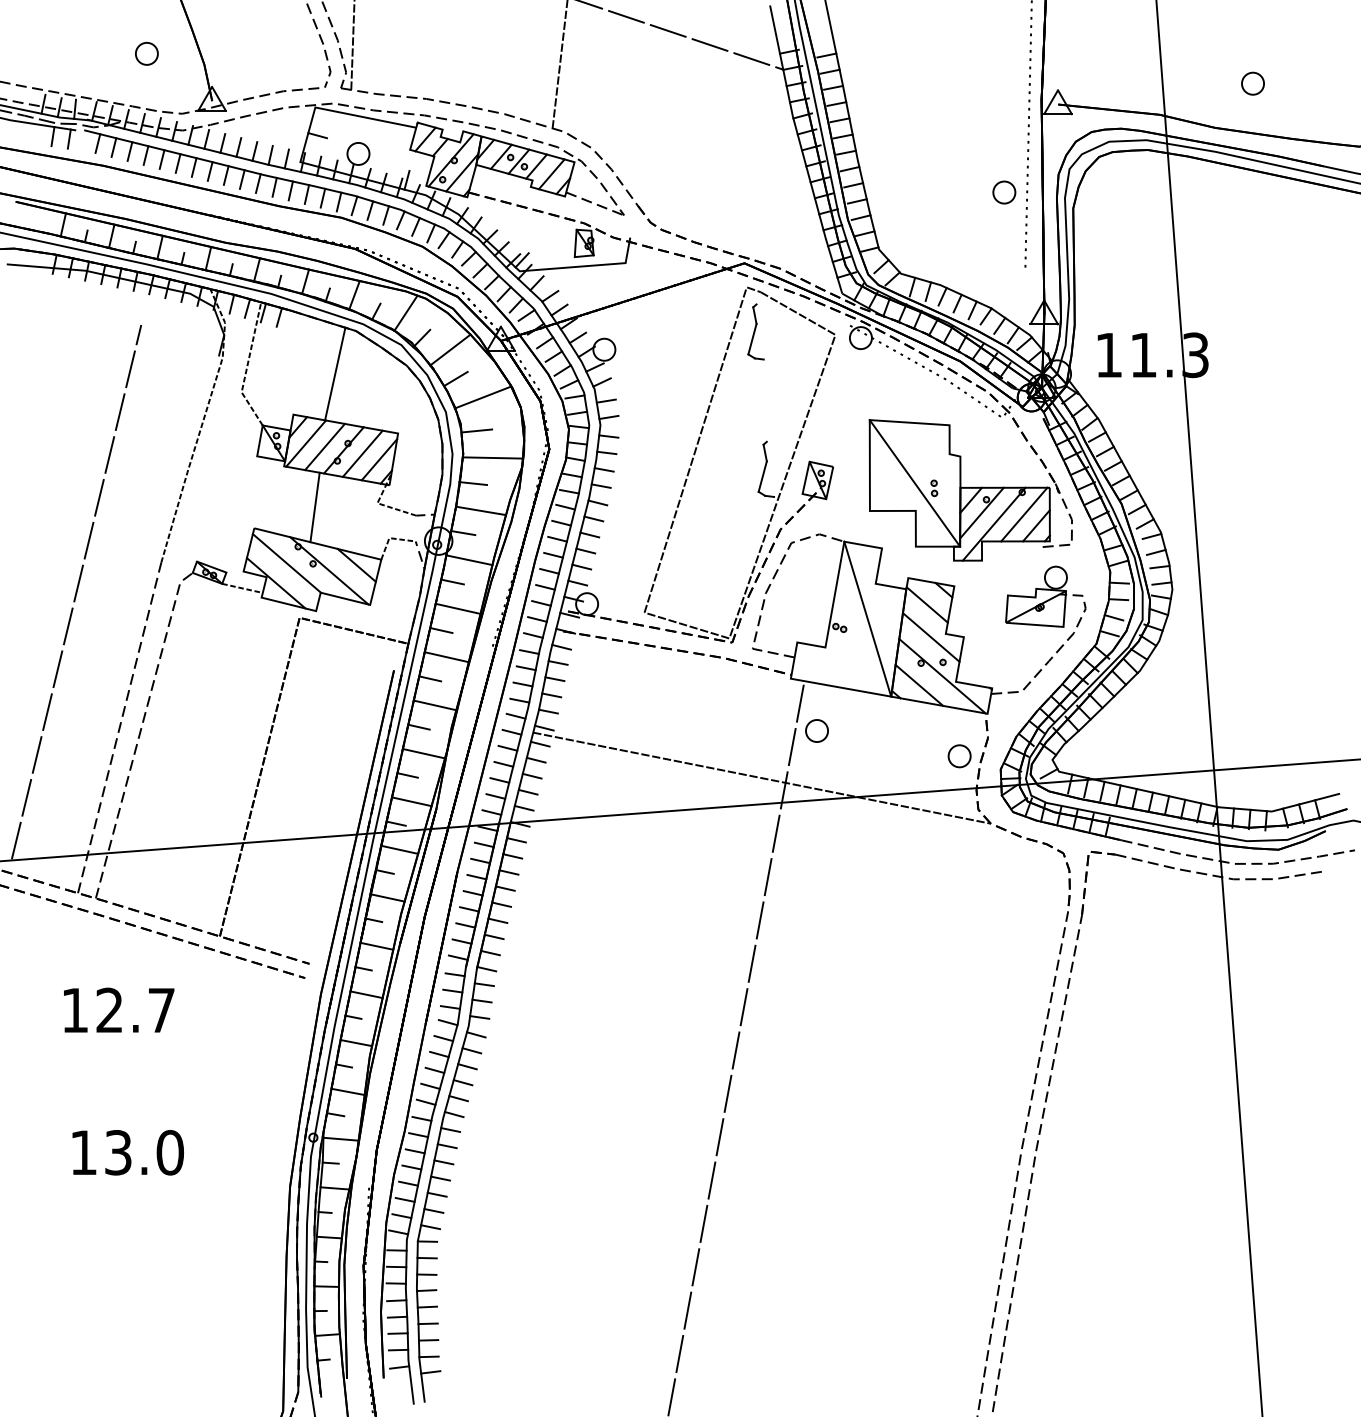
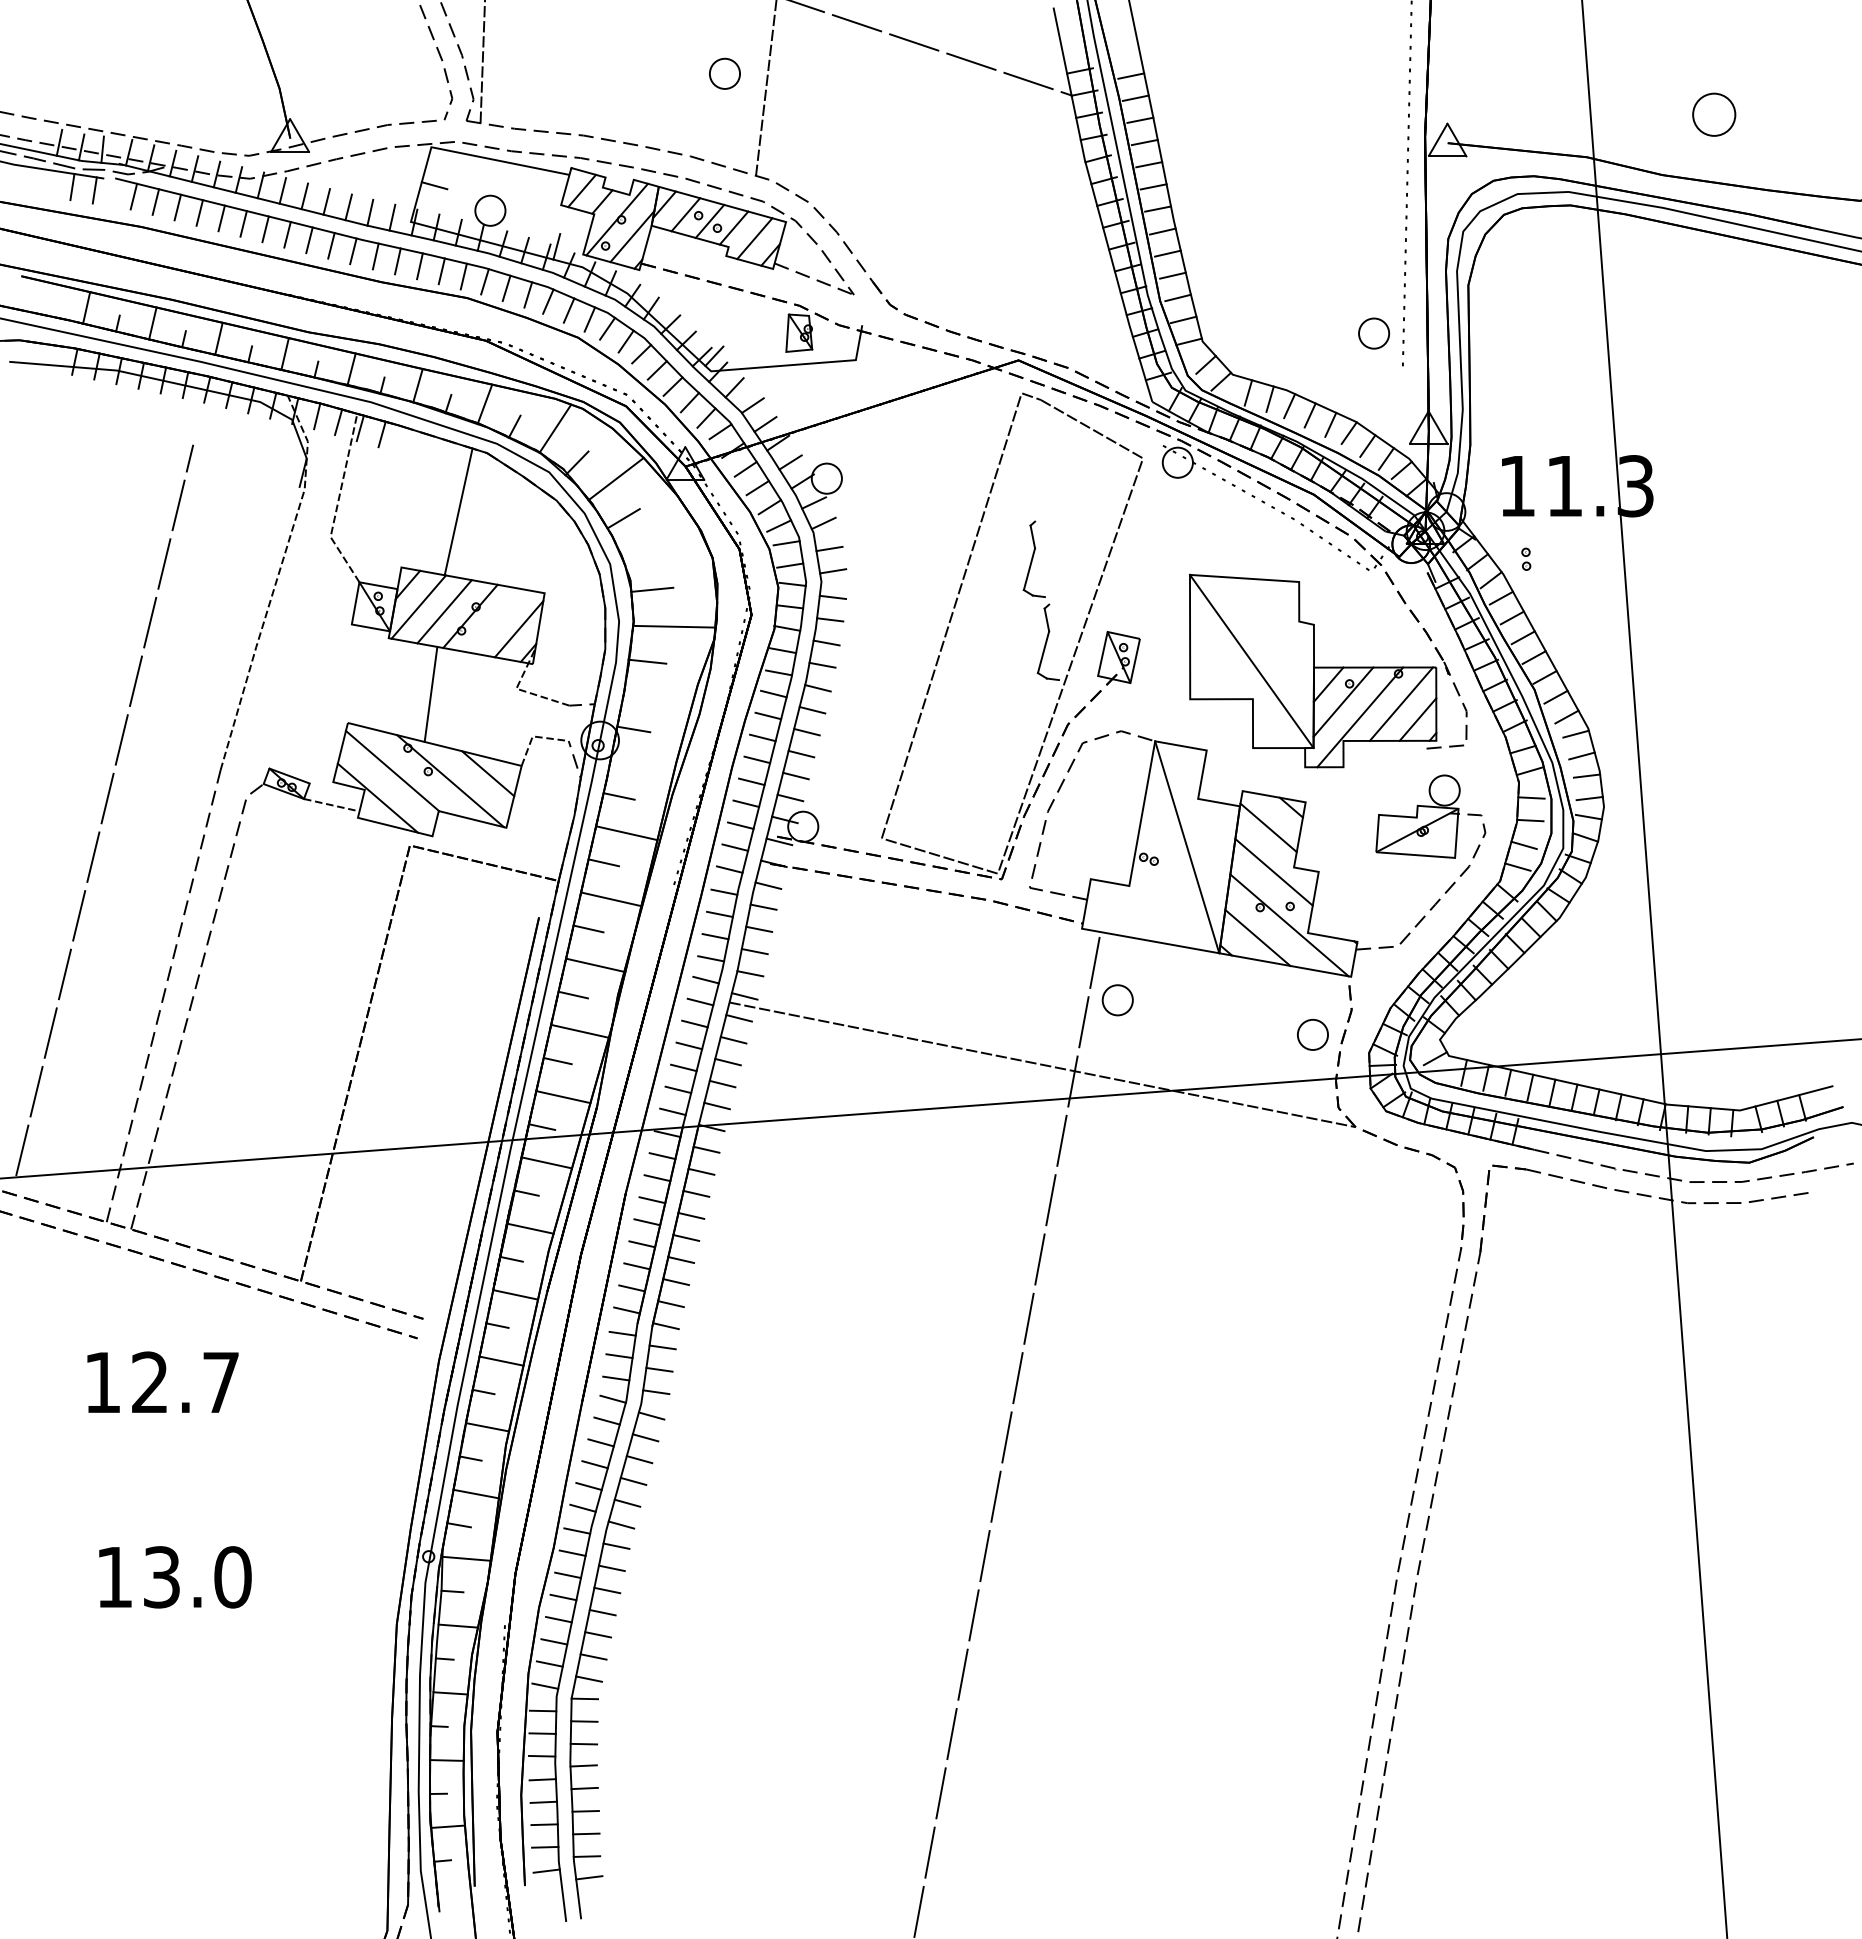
part: (146, 53) -> (724, 73), moved
part: (1253, 83) -> (1714, 114), size x1.4
part: (1004, 192) -> (1374, 333), moved
part: (755, 331) -> (1033, 558), moved
line: (482, 397) -> (660, 544), removed
line: (362, 453) -> (496, 620), removed
part: (934, 487) -> (1526, 558), moved
line: (480, 510) -> (657, 698), removed
line: (468, 560) -> (641, 766), removed

